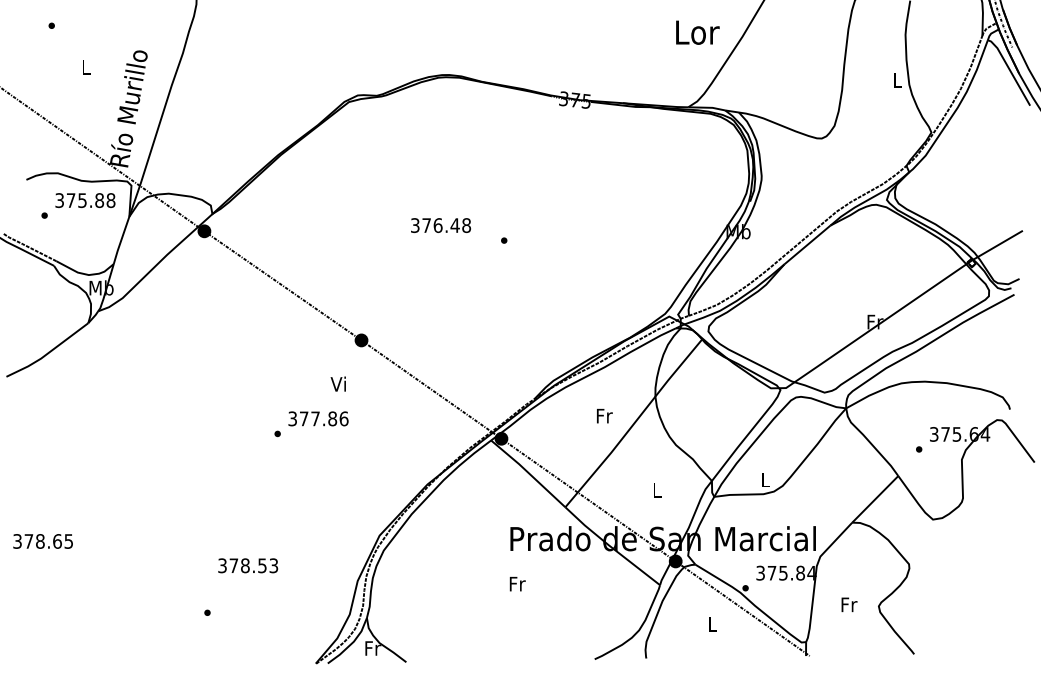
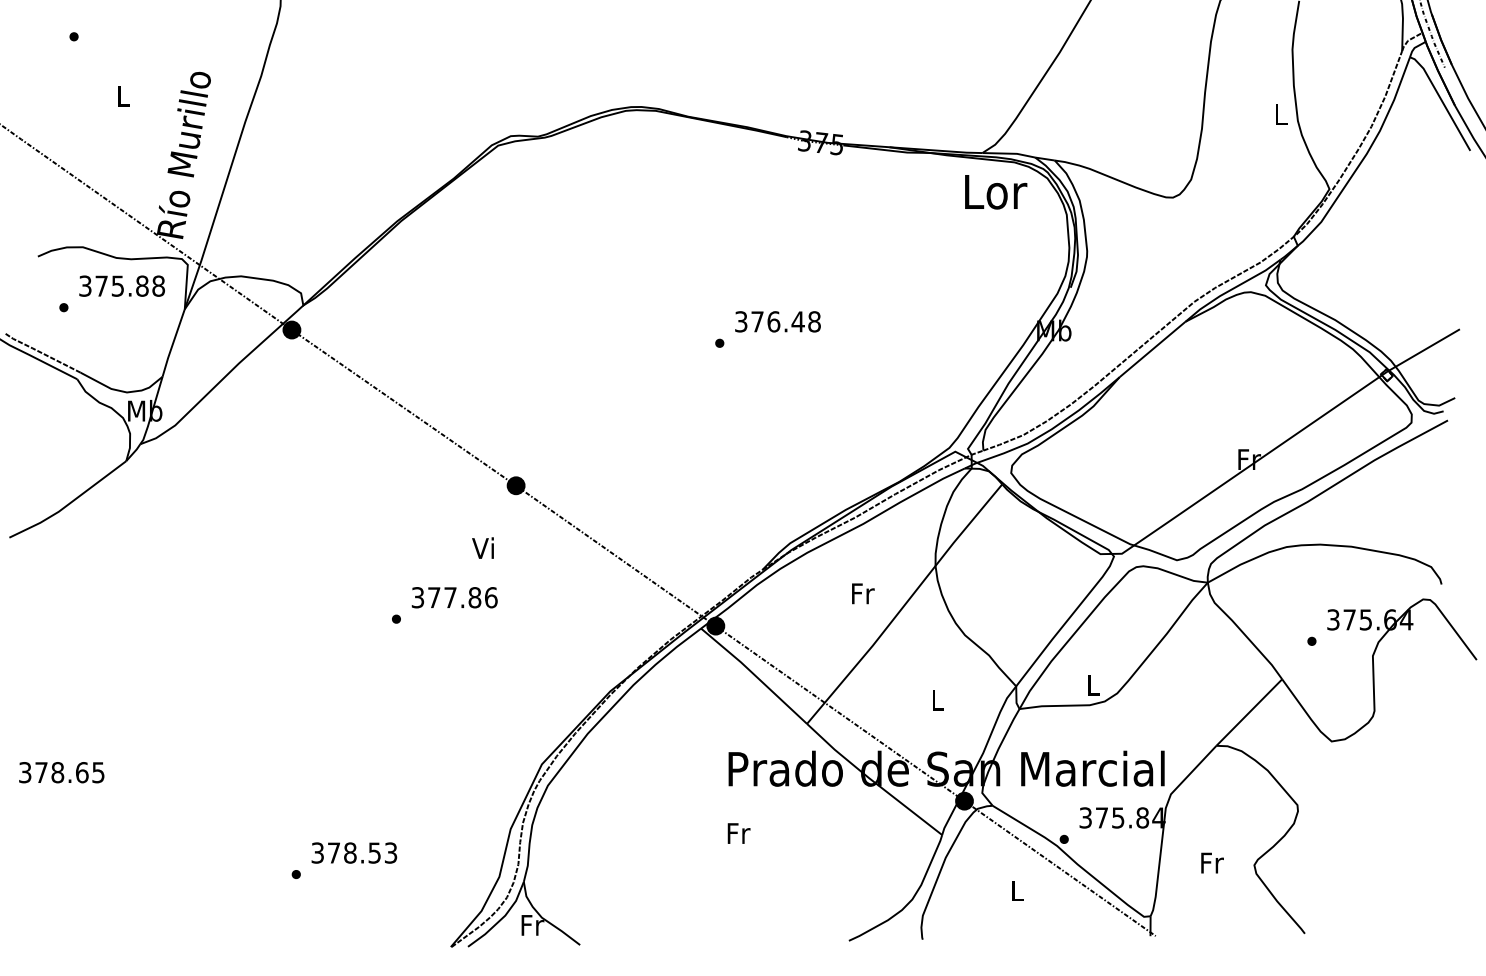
text: (697, 32) -> (995, 191), moved
text: (440, 225) -> (777, 321), moved
text: (248, 565) -> (354, 852), moved

